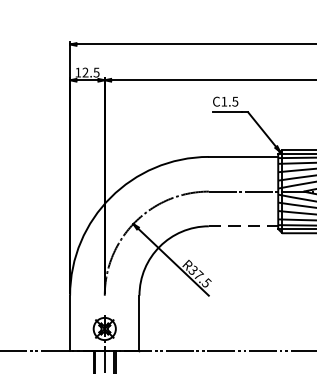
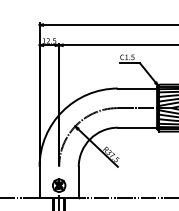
line: (243, 225) -> (137, 127), dashed -> solid

